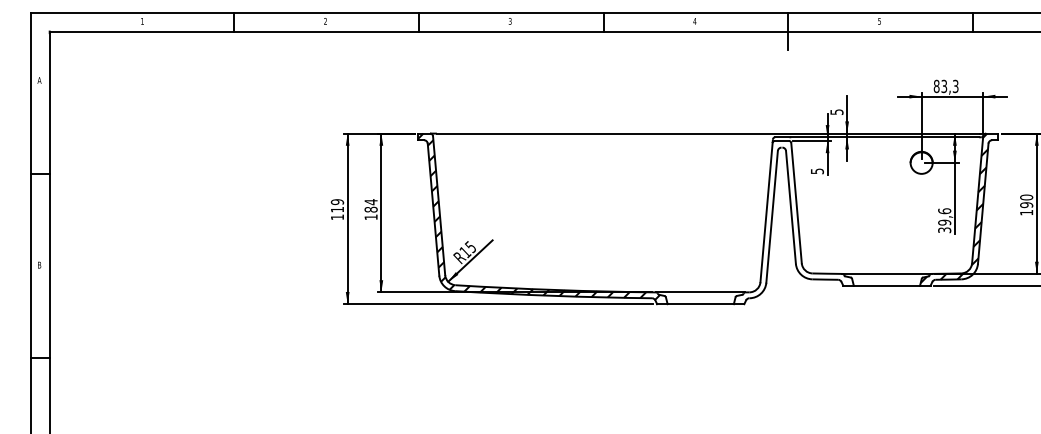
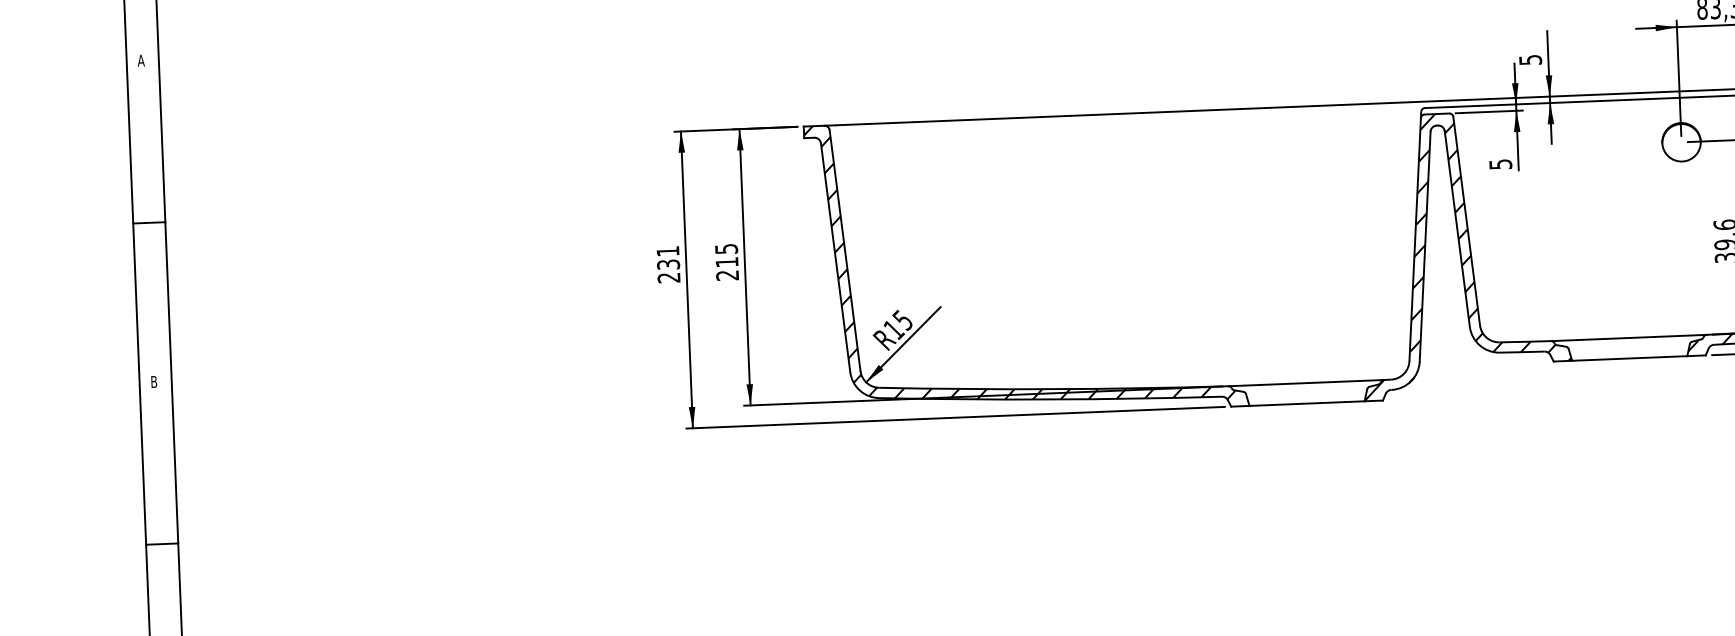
text: (337, 209) -> (668, 264), 119 -> 231
text: (370, 209) -> (725, 261), 184 -> 215
hatch: (793, 222) -> (1462, 255), added

